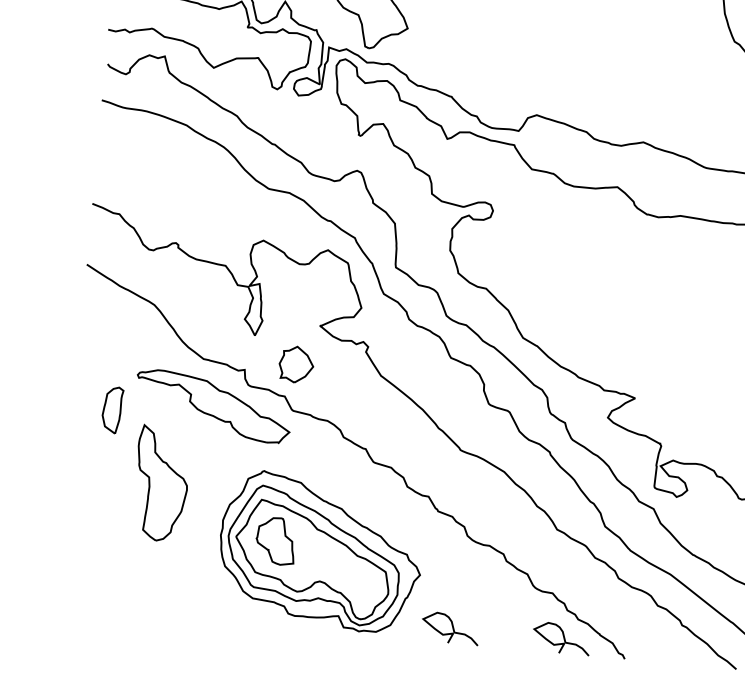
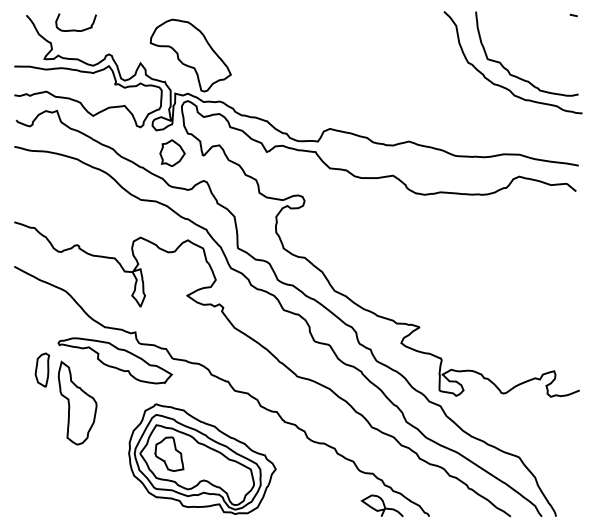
part: (296, 363) -> (172, 152), moved
part: (161, 482) -> (77, 402), moved
curve: (452, 628) -> (302, 505), removed

